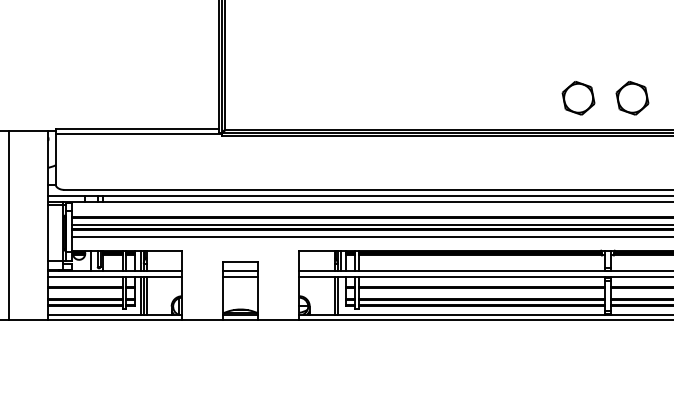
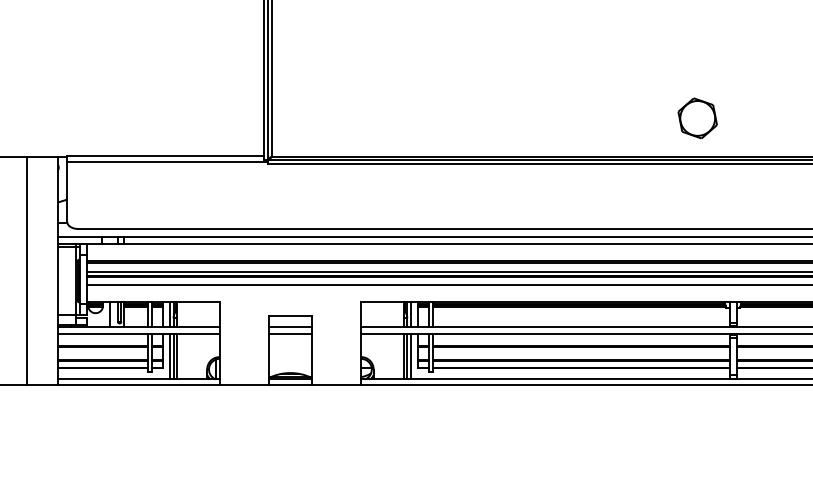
part: (632, 98) -> (762, 118), removed
line: (9, 225) -> (26, 271), moved
line: (340, 295) -> (410, 356), added

